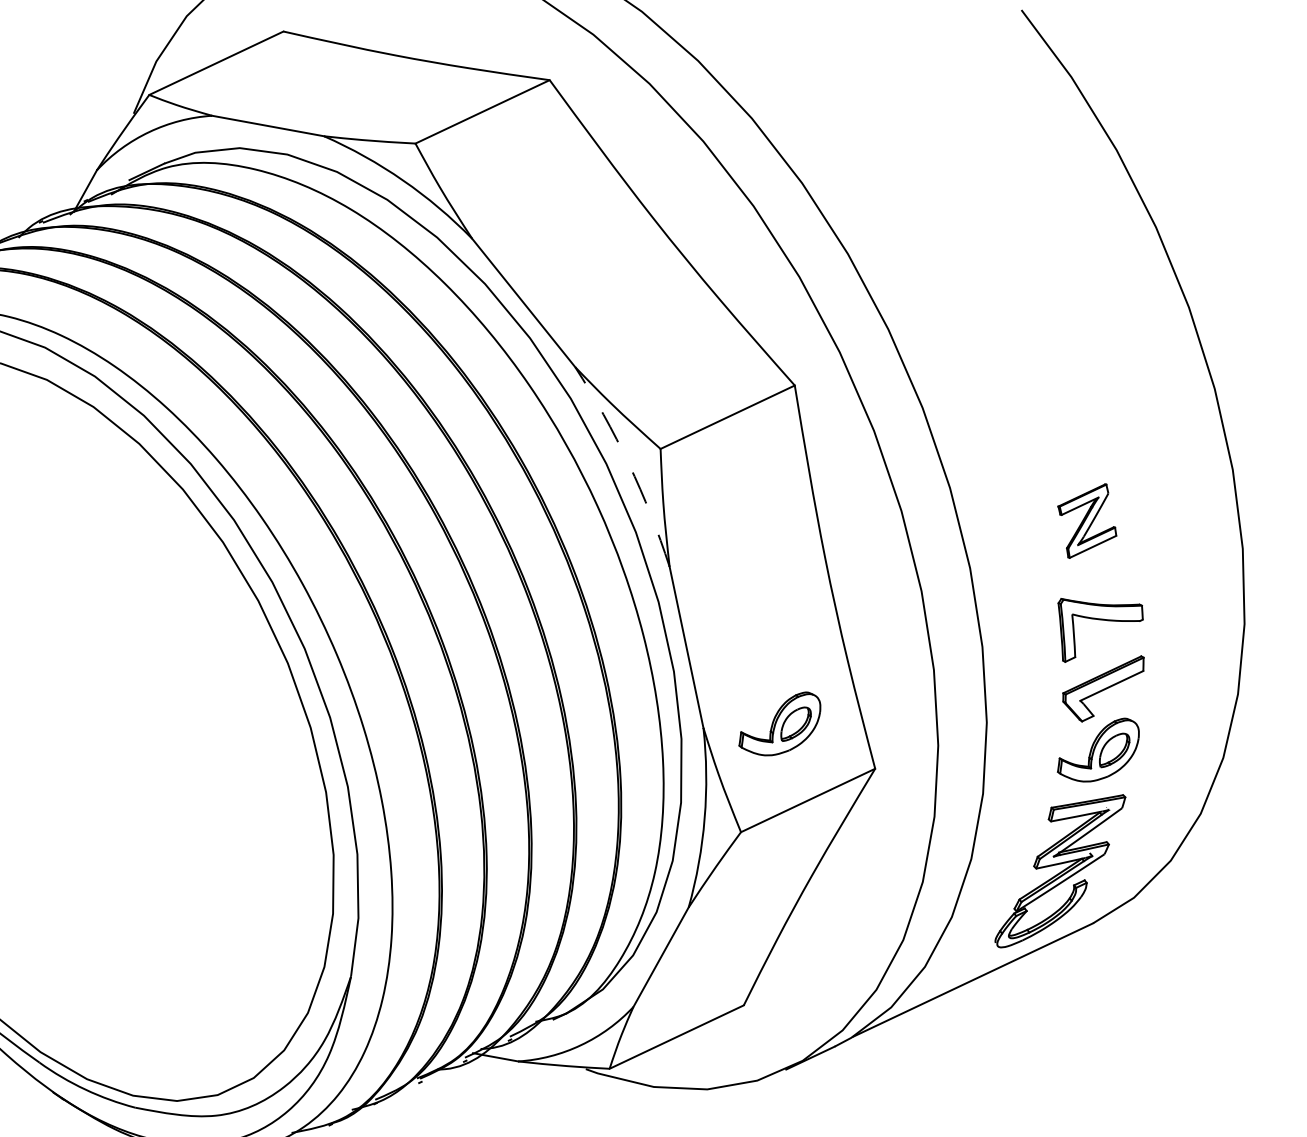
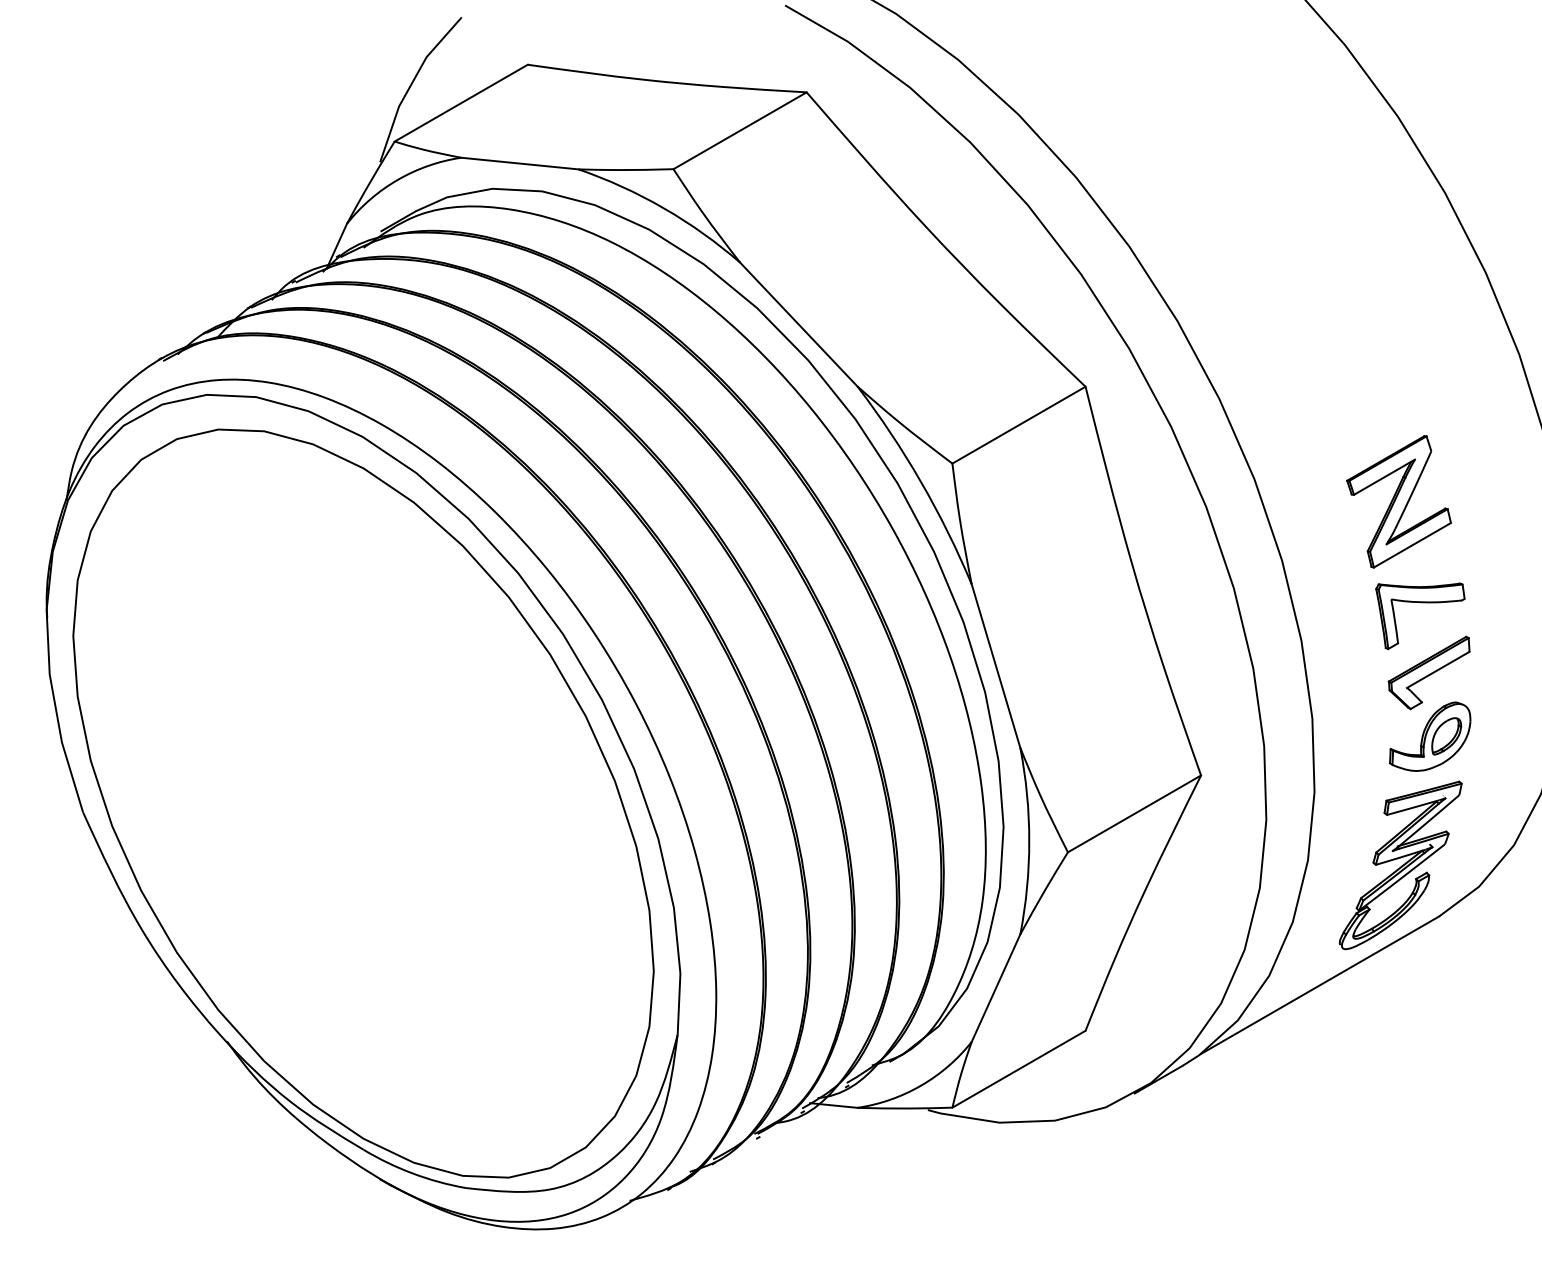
arc: (628, 463) -> (920, 481), dashed -> solid
part: (1086, 520) -> (1398, 501), size x1.67
part: (779, 723) -> (1098, 736), removed

